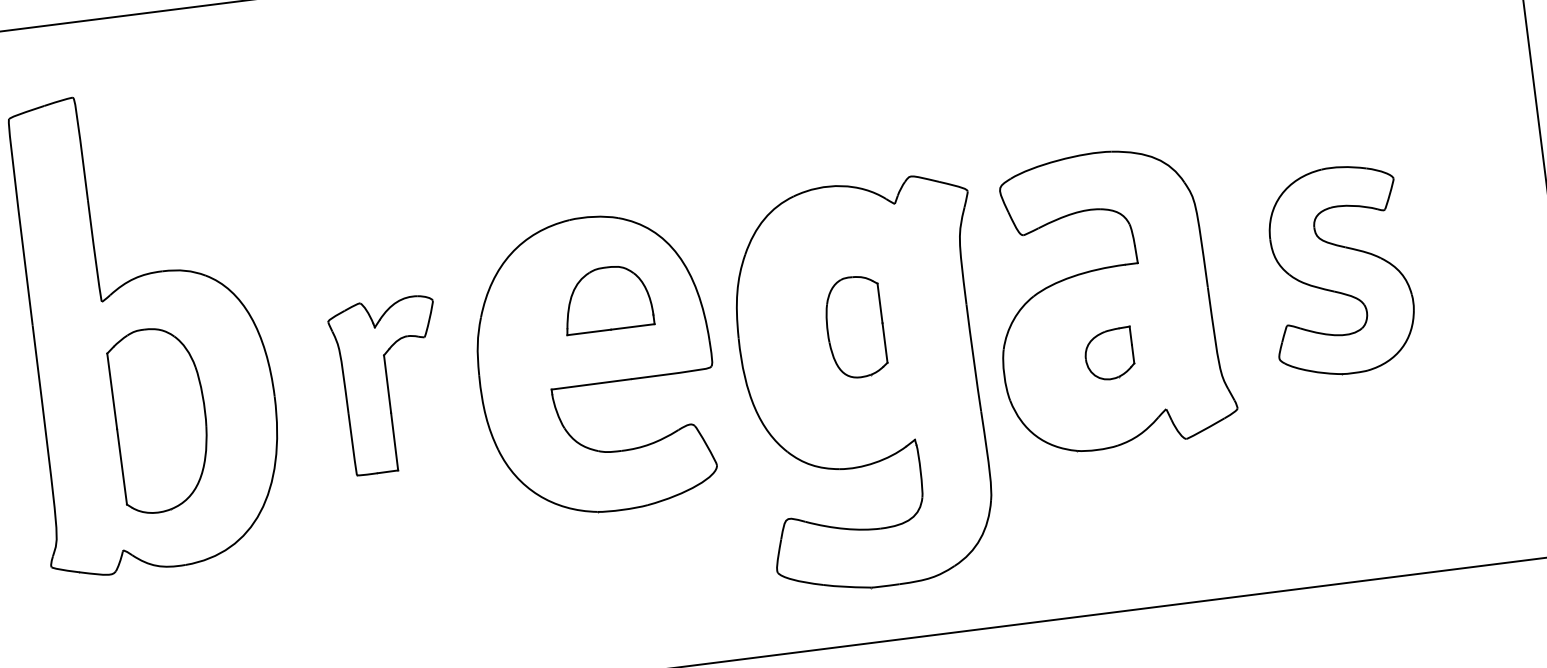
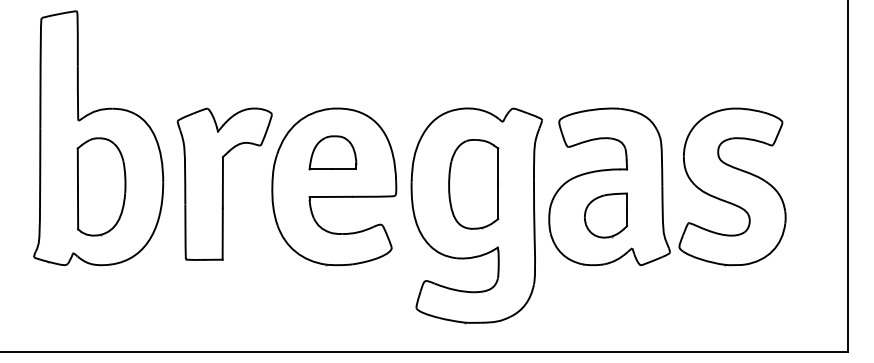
part: (1338, 270) -> (732, 186), size x1.43
part: (606, 298) -> (332, 152), moved
part: (854, 327) -> (473, 184), size x1.67
part: (1108, 354) -> (605, 215), size x1.67
part: (389, 384) -> (224, 183), size x1.67

